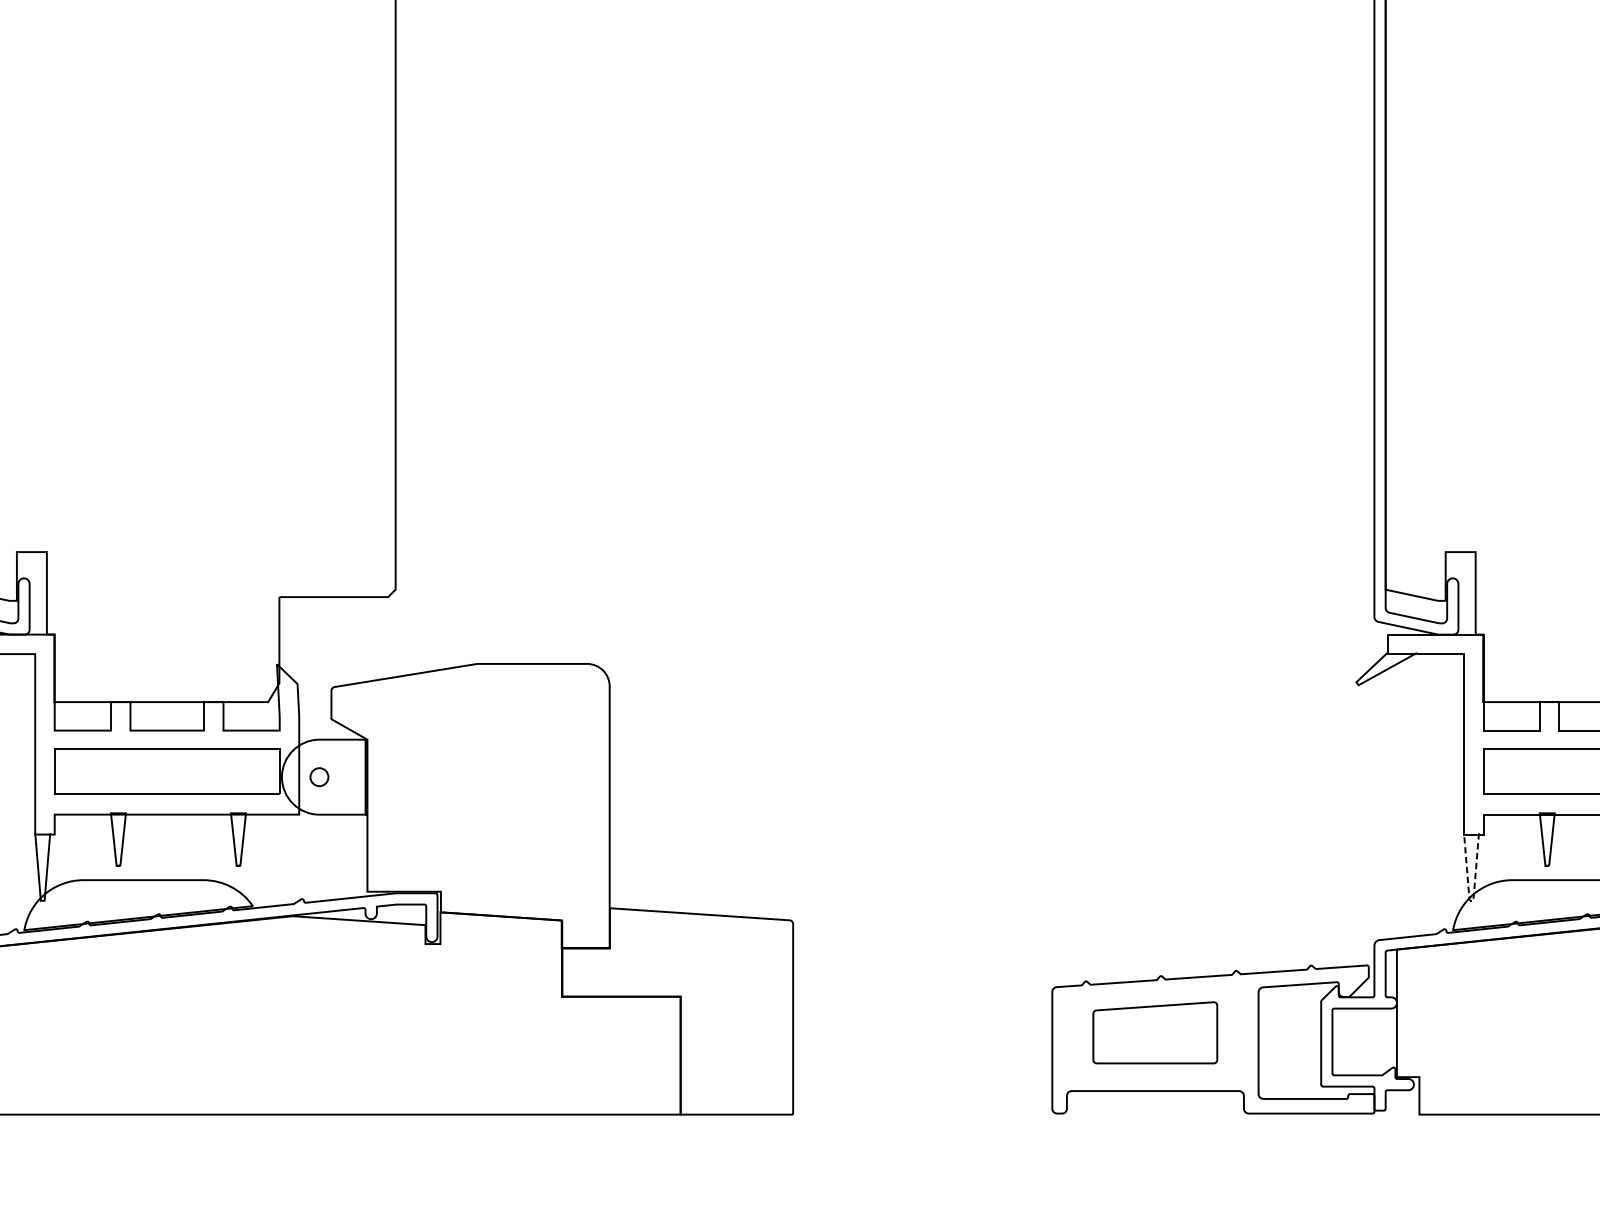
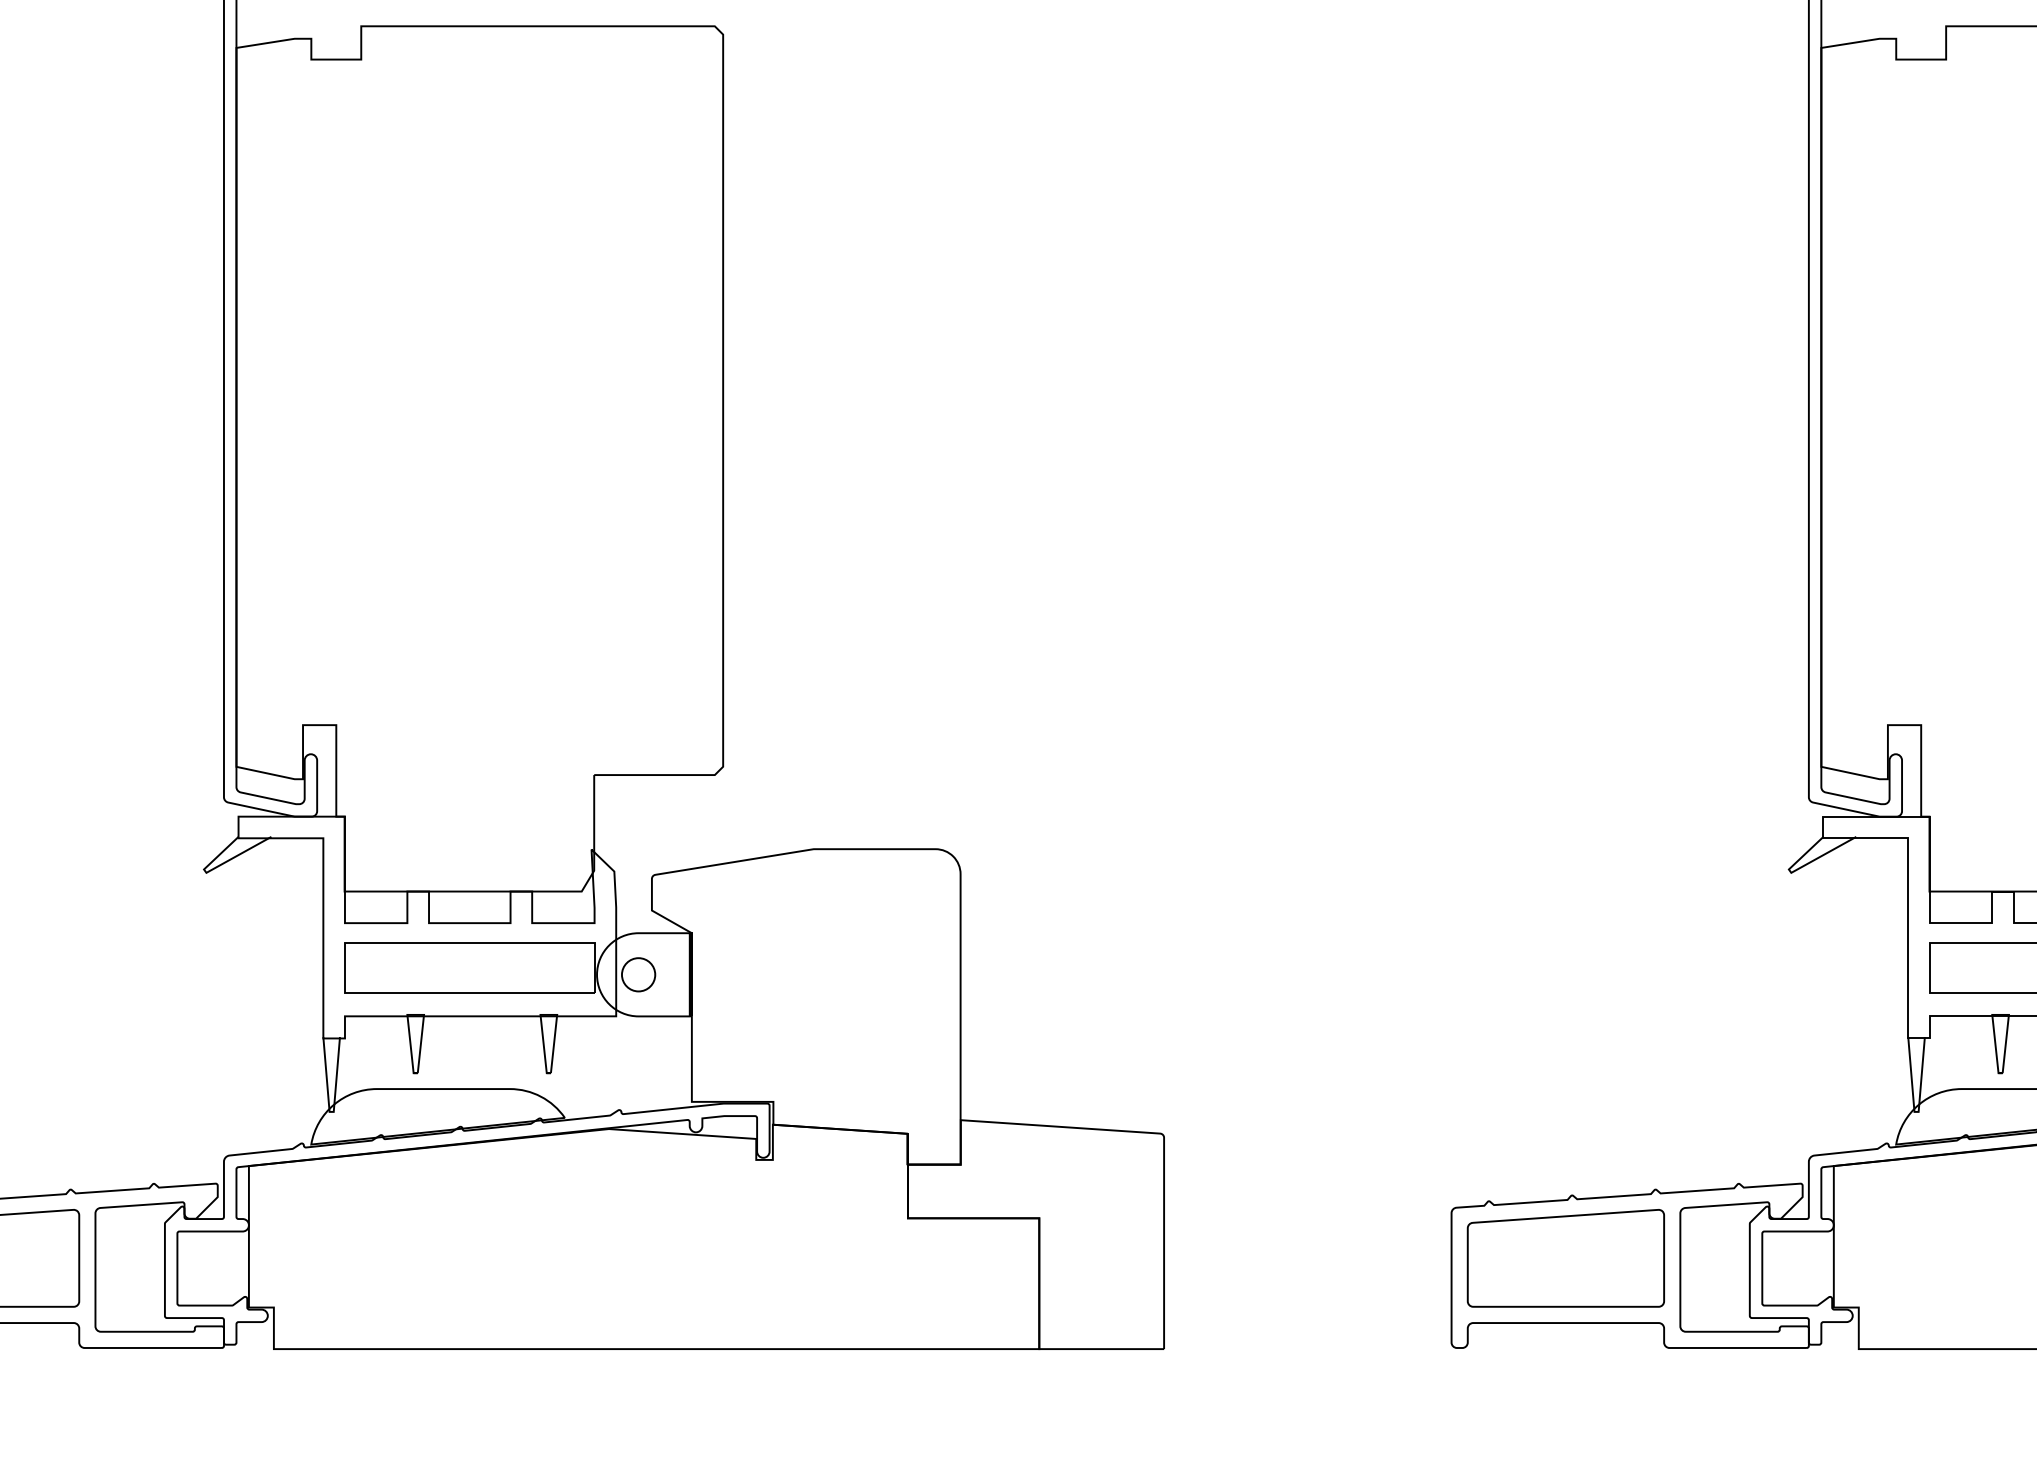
circle: (319, 776) -> (638, 974), size x1.67
line: (1471, 900) -> (1916, 1111), dashed -> solid
part: (1155, 1032) -> (1565, 1258), size x1.43

